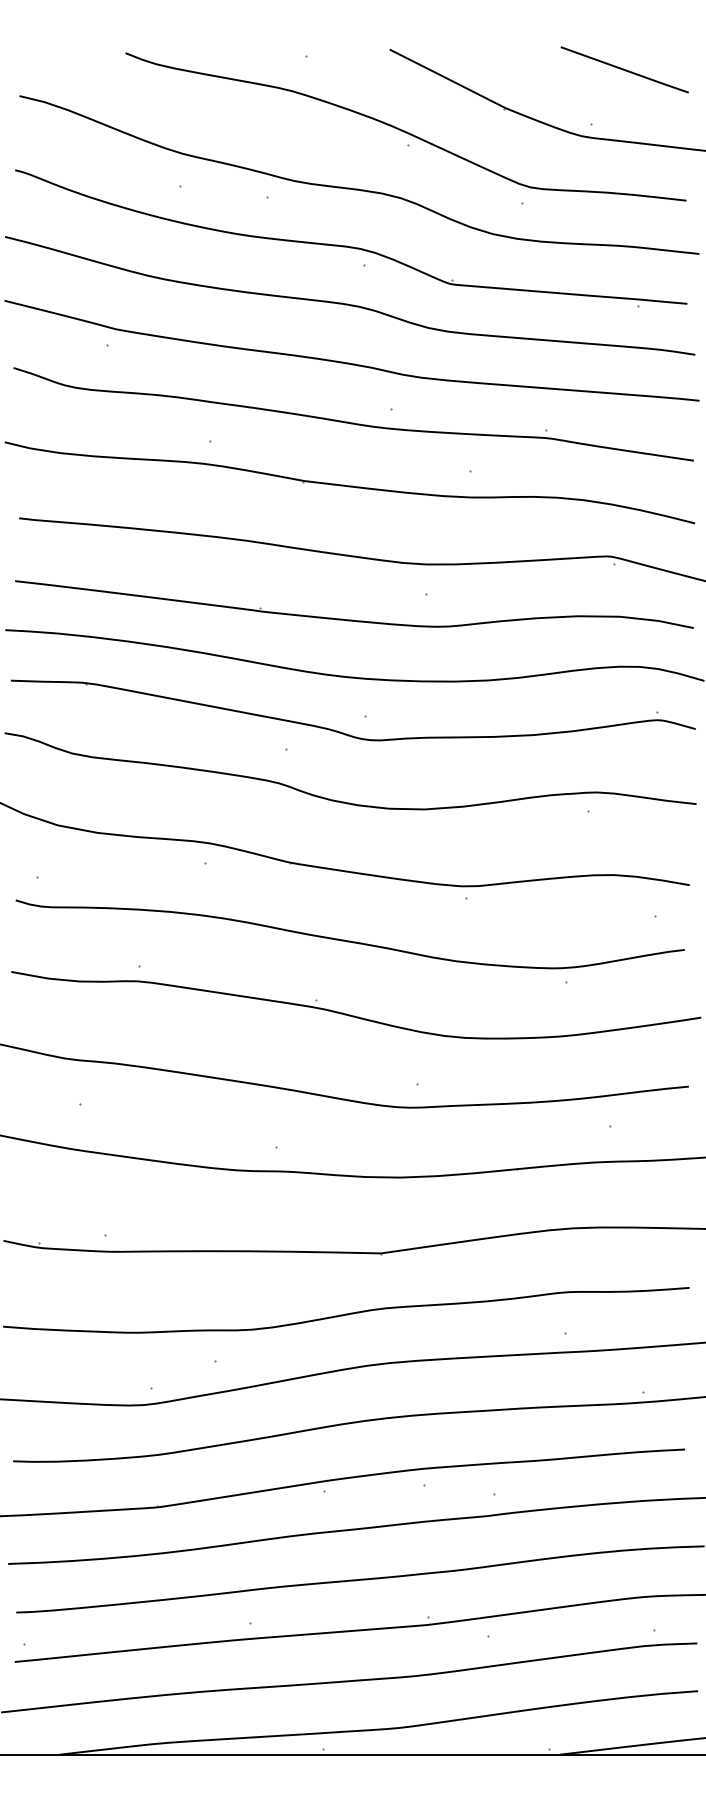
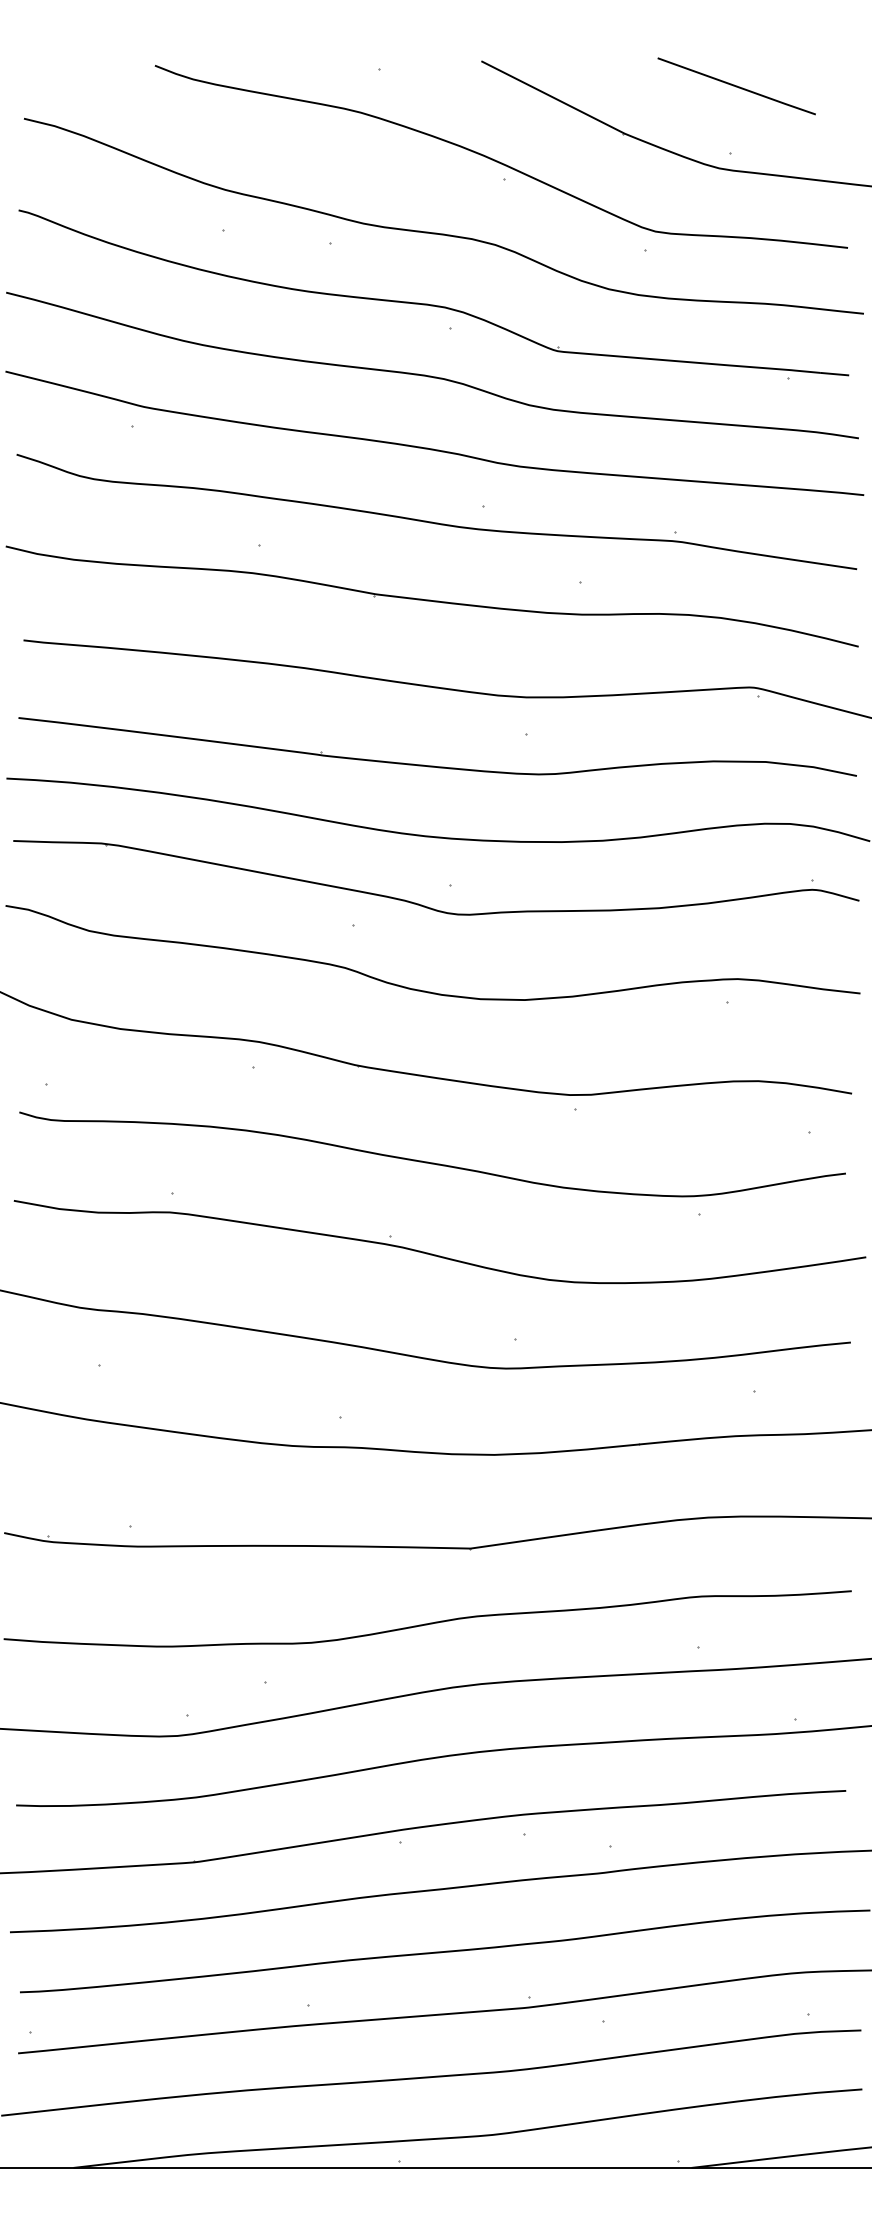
line: (624, 70) -> (736, 86), moved

